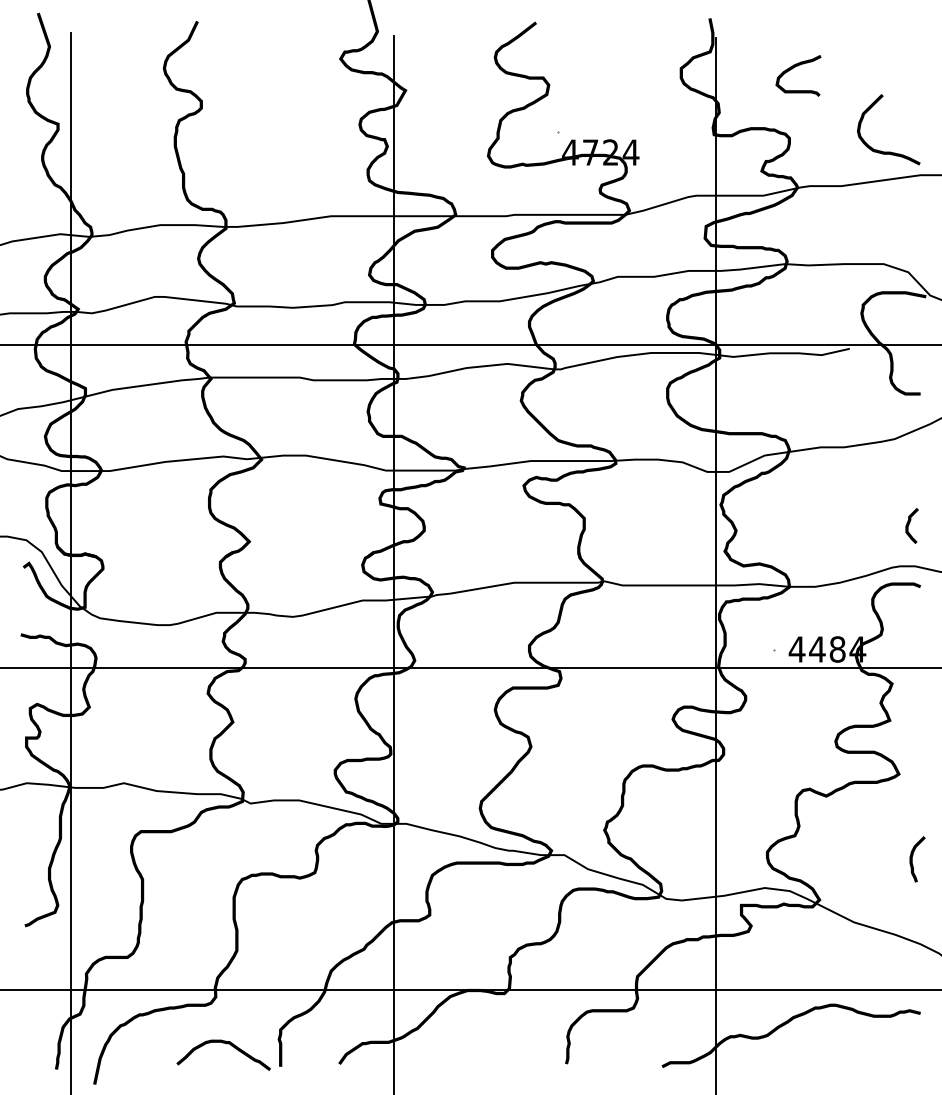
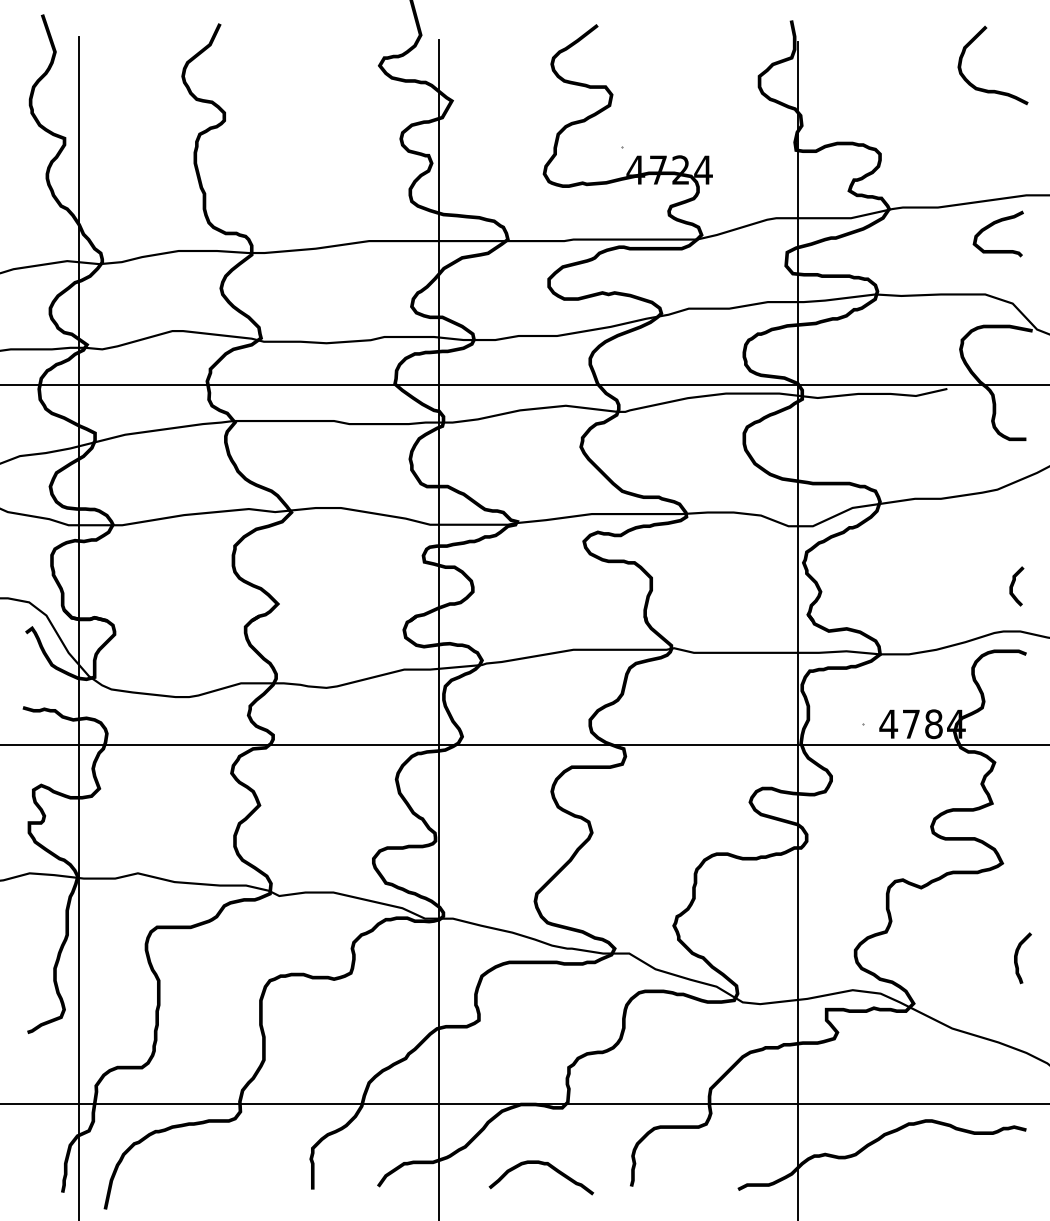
curve: (792, 69) -> (991, 226), moved
curve: (888, 151) -> (992, 89), moved
text: (817, 649) -> (911, 724), 4484 -> 4784
curve: (226, 1044) -> (544, 1165), moved

